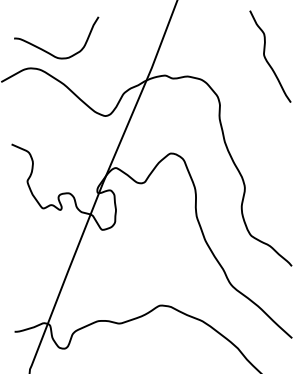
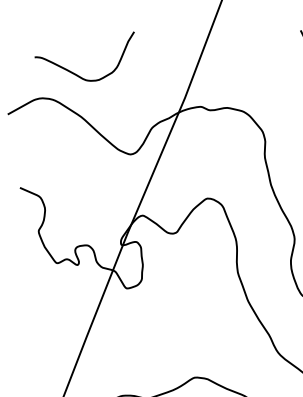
curve: (46, 50) -> (72, 71), moved

